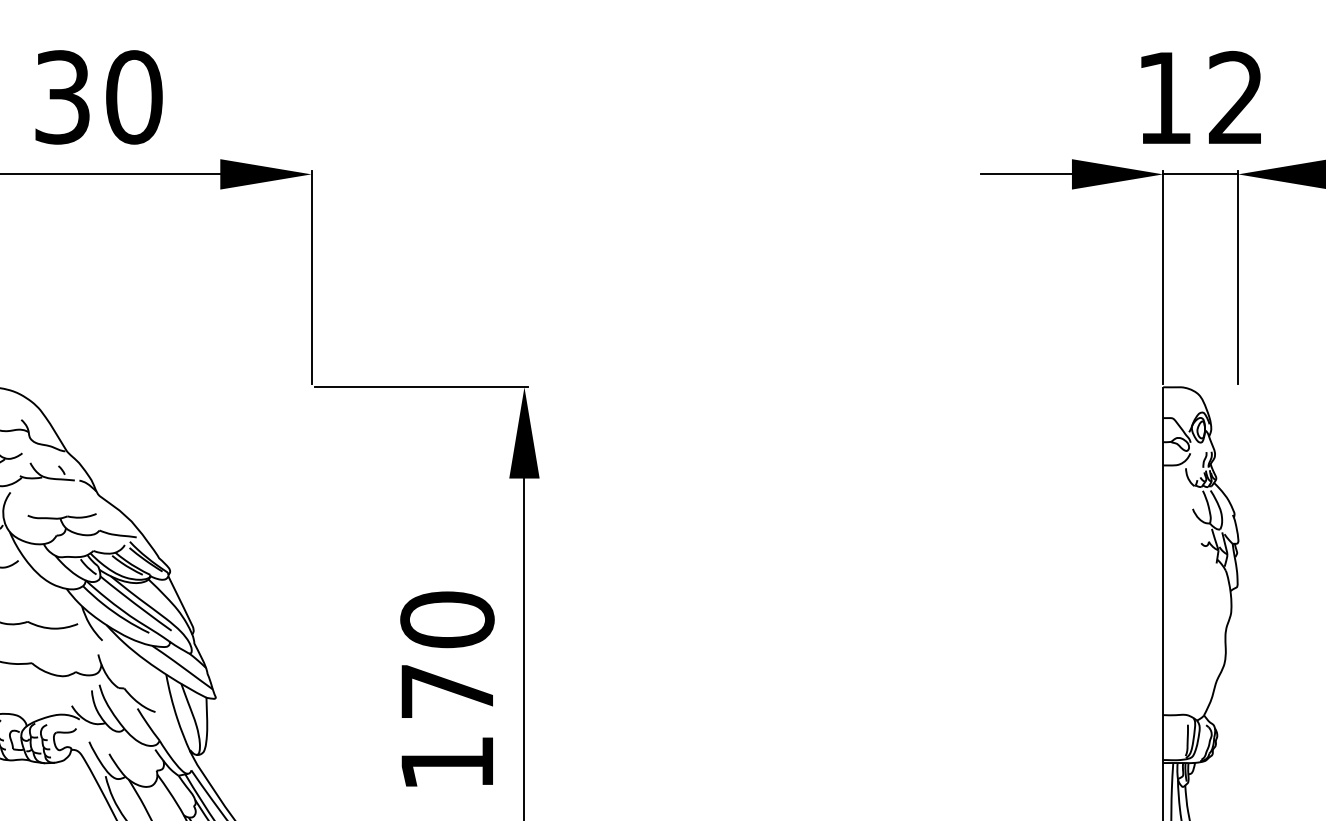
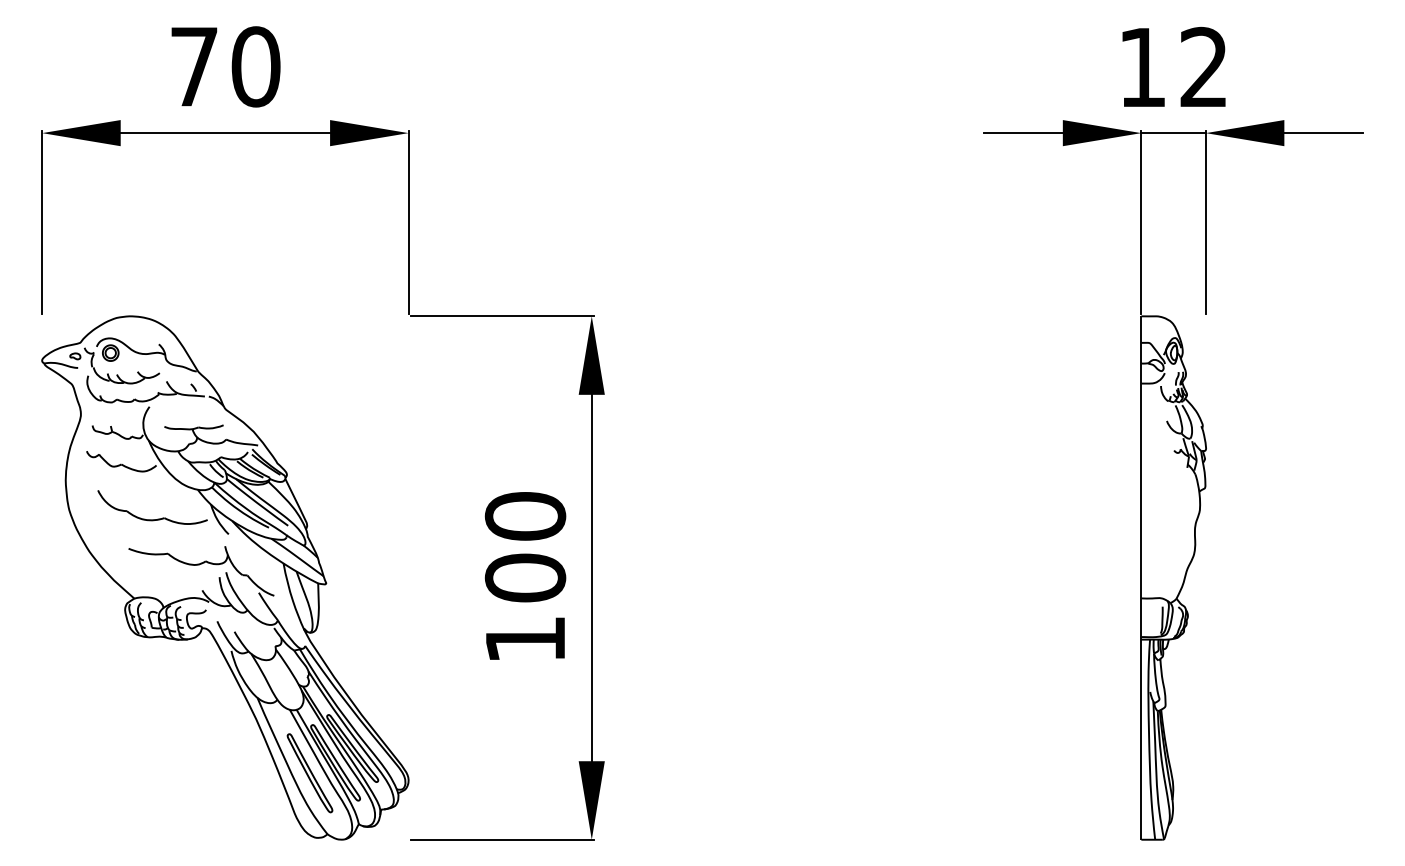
text: (62, 96) -> (194, 66), 30 -> 70
text: (447, 690) -> (525, 577), 170 -> 100

